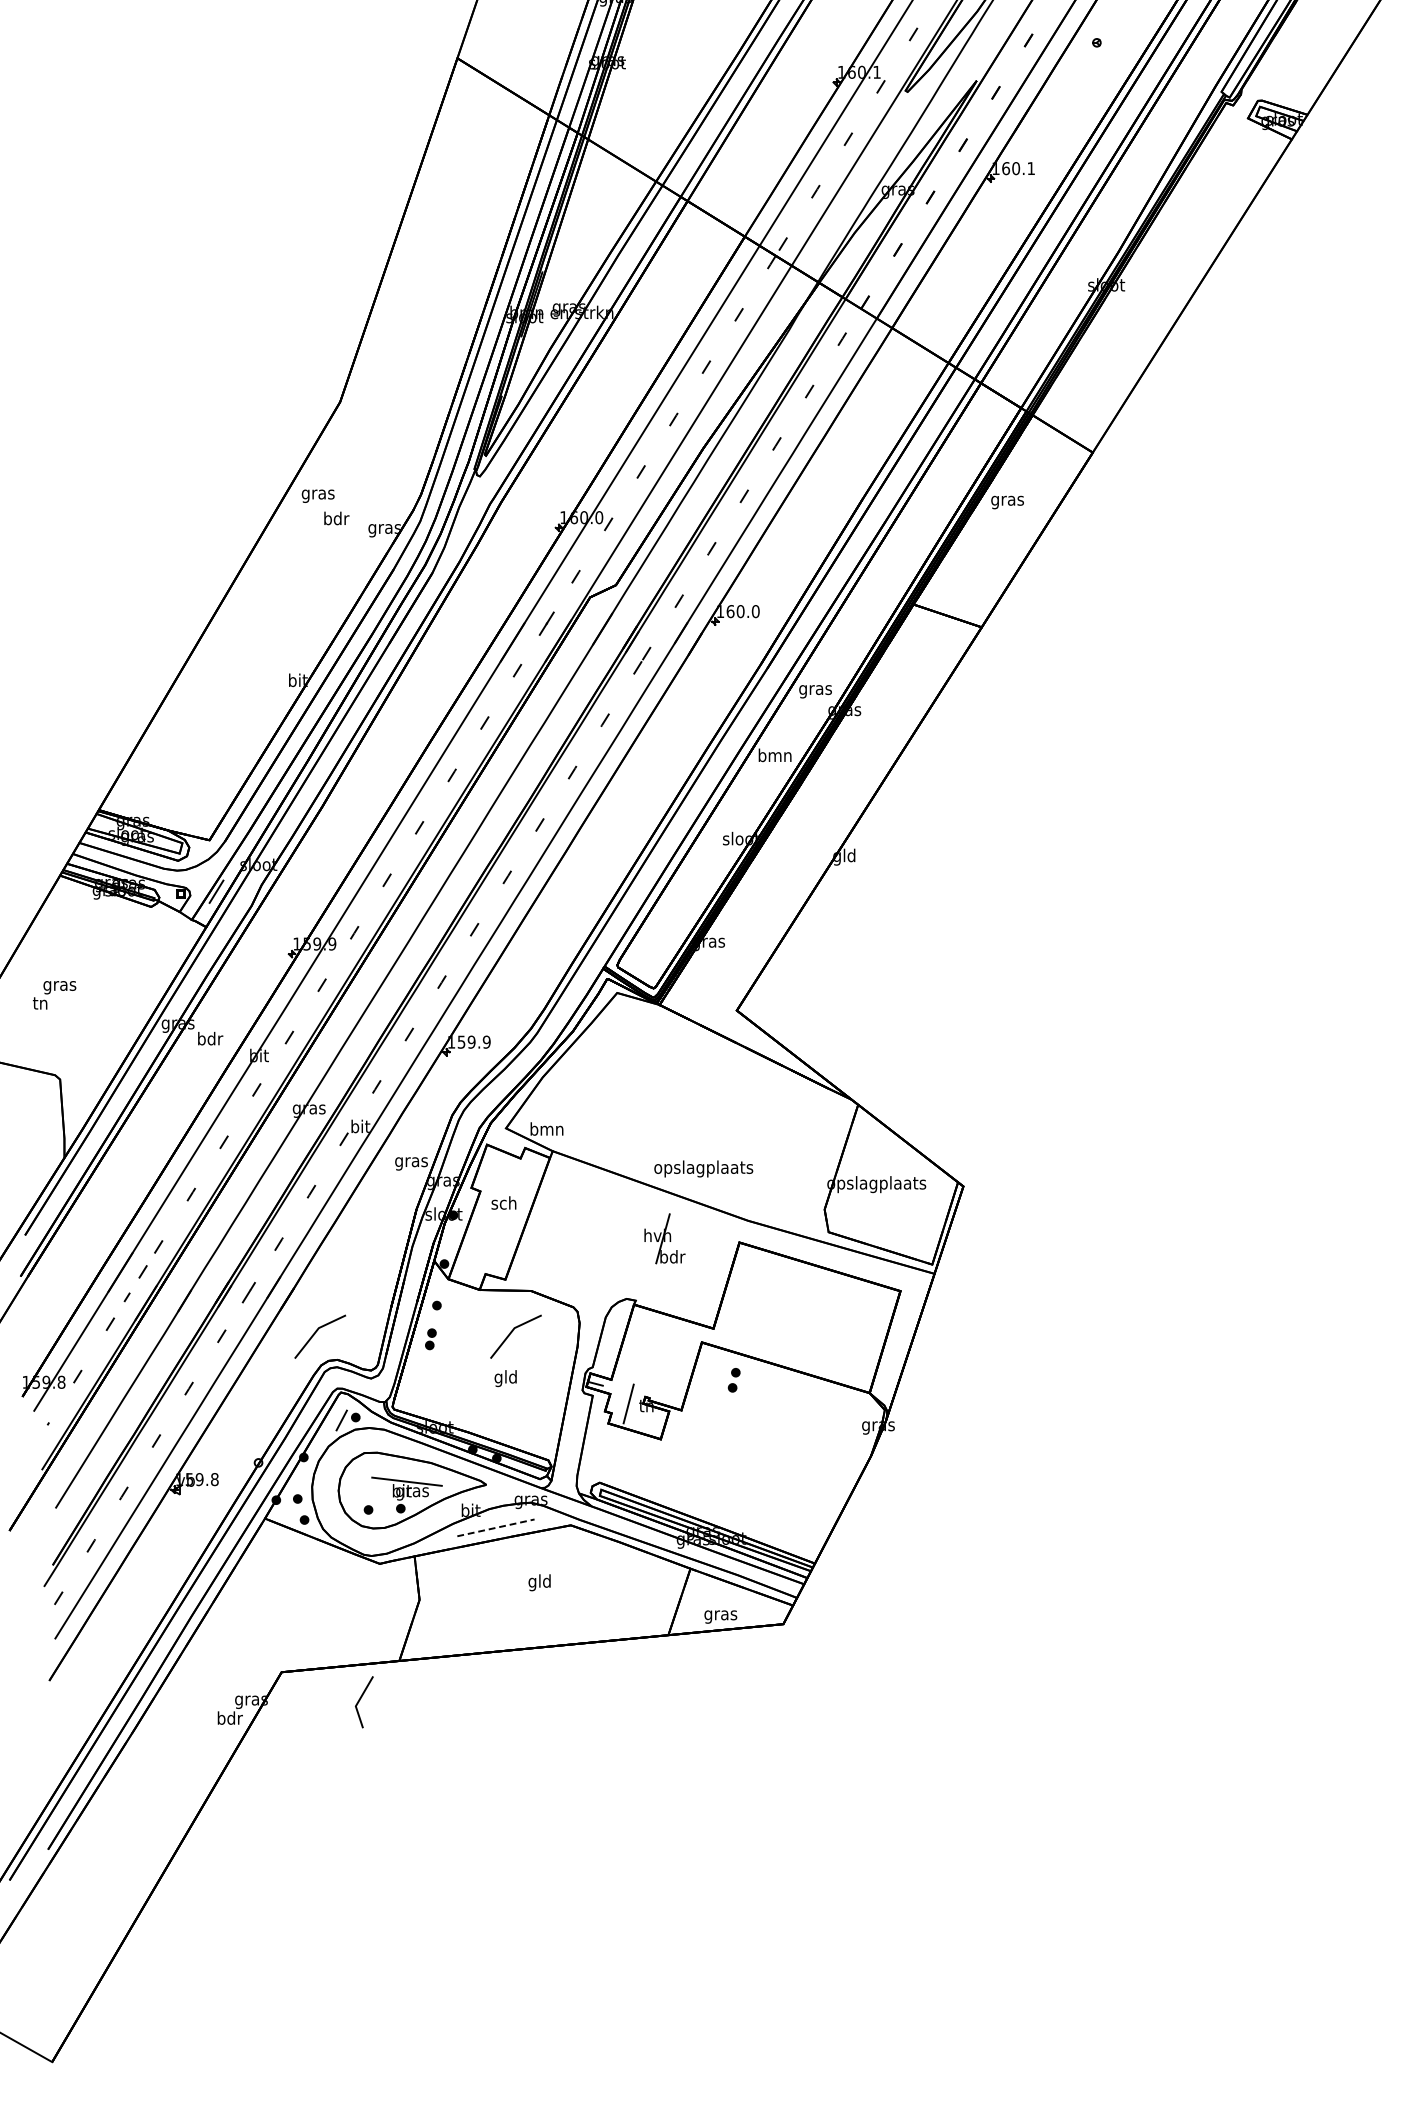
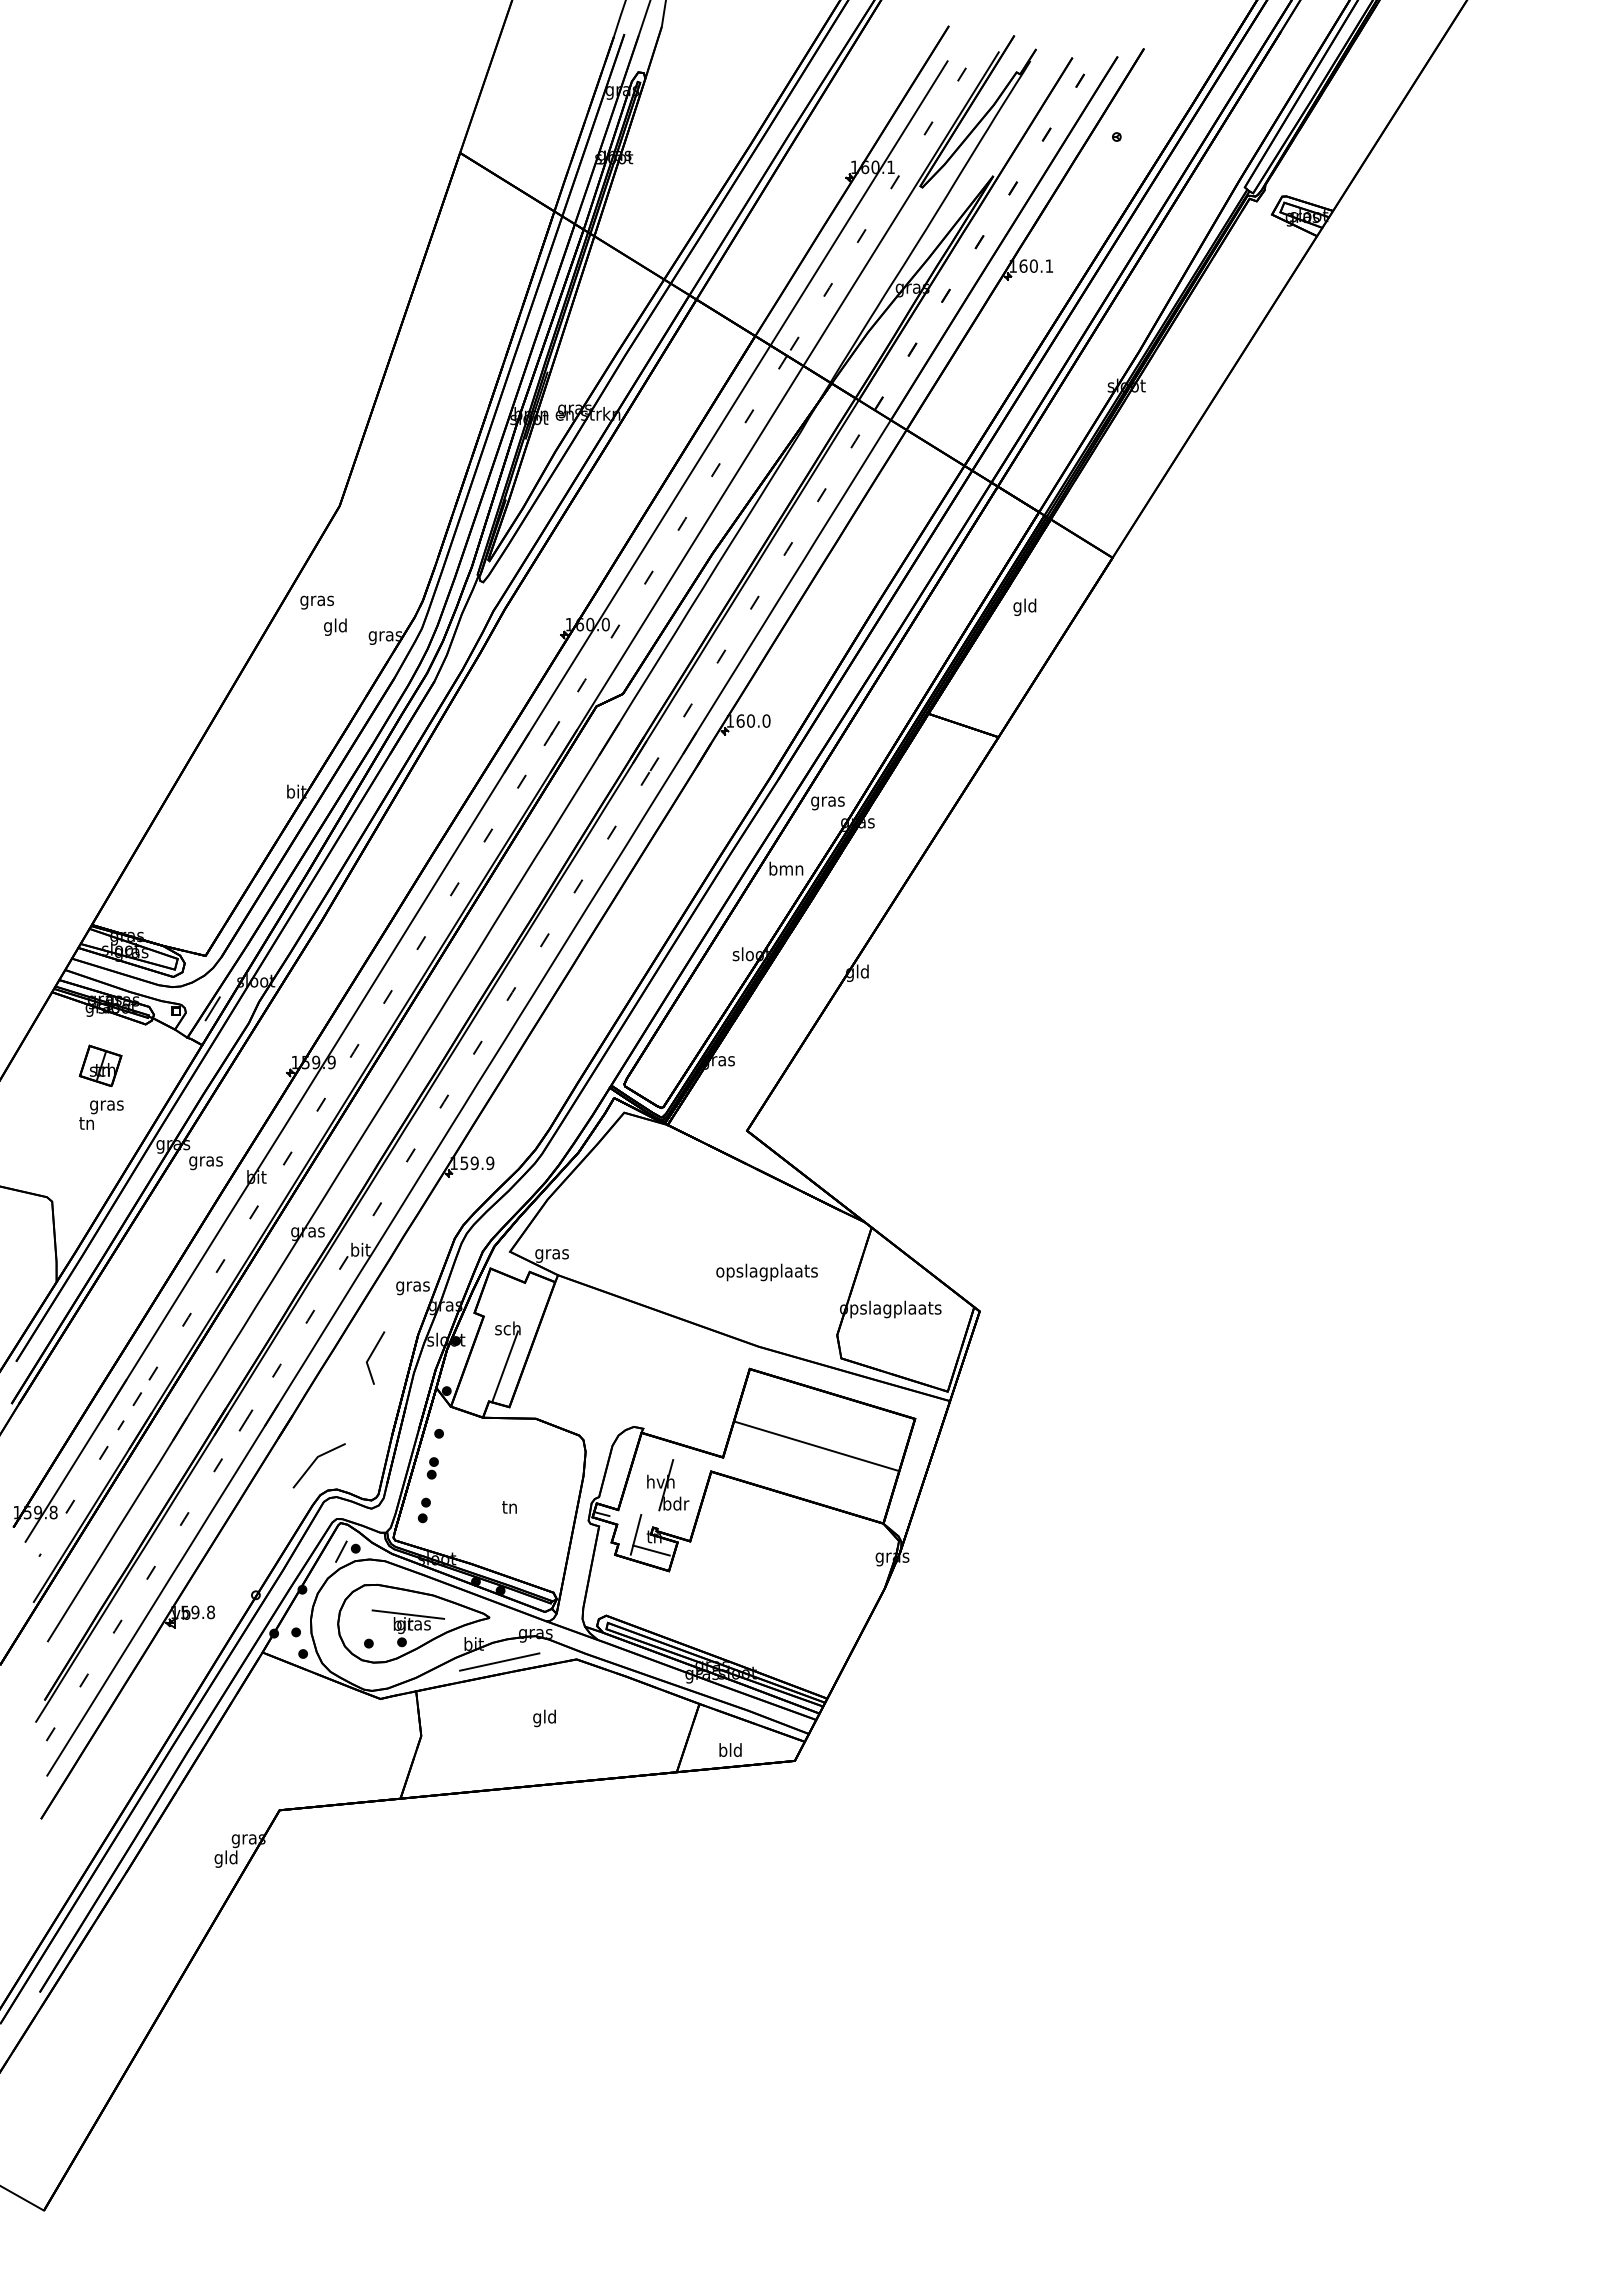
text: (1007, 499) -> (1024, 606), gras -> gld
text: (337, 519) -> (336, 626), bdr -> gld
part: (107, 946) -> (100, 1065), added
text: (54, 994) -> (101, 1114), moved
text: (209, 1040) -> (205, 1161), bdr -> gras
text: (546, 1130) -> (551, 1253), bmn -> gras
text: (703, 1168) -> (766, 1272), moved
line: (501, 1239) -> (505, 1365), added
part: (665, 1239) -> (668, 1485), moved
line: (804, 1317) -> (816, 1445), added
line: (512, 1332) -> (516, 1461), removed
text: (505, 1378) -> (509, 1508), gld -> tn
part: (733, 1380) -> (423, 1510), moved
line: (643, 1419) -> (651, 1550), added
line: (495, 1528) -> (499, 1662), dashed -> solid
text: (720, 1614) -> (730, 1751), gras -> bld
line: (360, 1700) -> (371, 1356), moved
text: (229, 1719) -> (226, 1858), bdr -> gld

